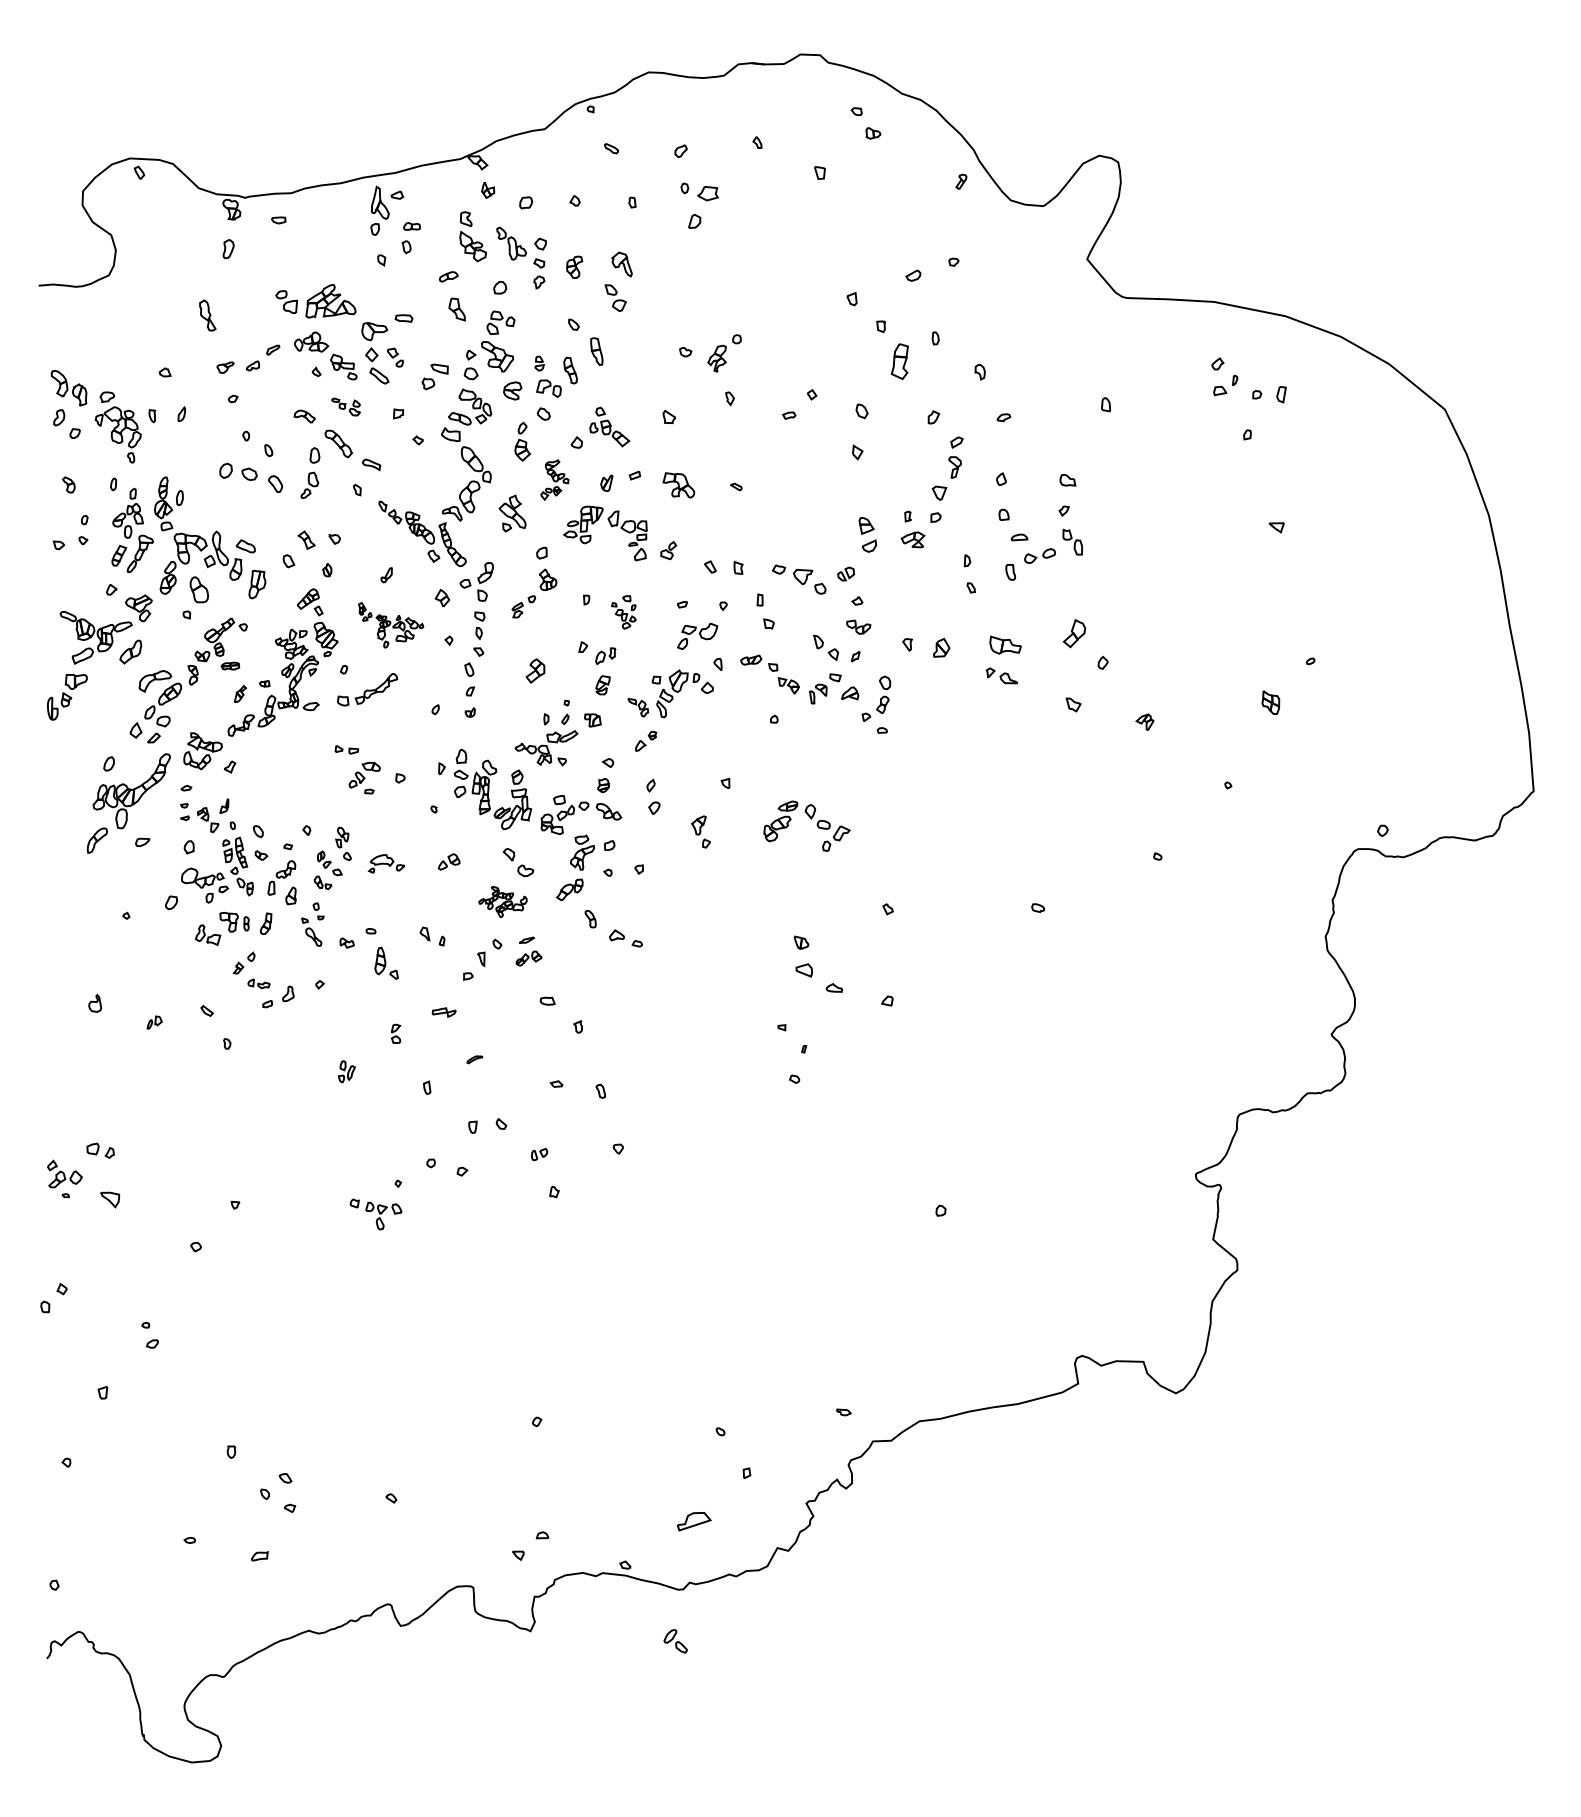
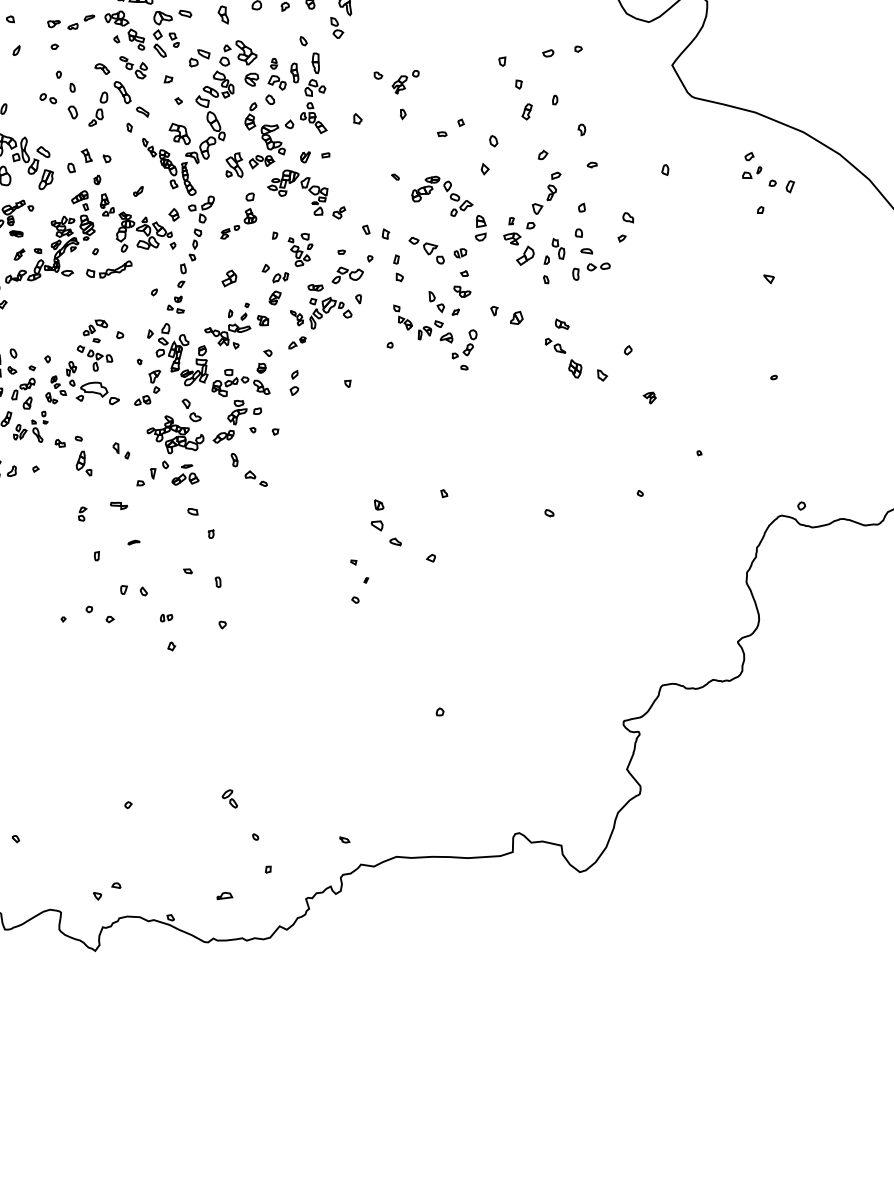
part: (500, 322) -> (315, 88), moved
part: (899, 361) -> (526, 111), size x0.62
part: (345, 407) -> (132, 68), size x1.43
part: (238, 471) -> (48, 98), size x0.62
part: (554, 479) -> (268, 147), size x1.67
part: (678, 485) -> (179, 134), moved
part: (1072, 541) -> (558, 248), moved
part: (623, 612) -> (299, 249), size x1.43
part: (390, 625) -> (134, 227), size x1.67
part: (1074, 633) -> (525, 255), moved
part: (1004, 644) -> (561, 324), size x0.62
part: (751, 659) -> (315, 287), moved
part: (1270, 702) -> (574, 368), moved
part: (346, 749) -> (175, 309), moved
part: (811, 819) -> (447, 191), moved
part: (700, 831) -> (154, 380), moved
part: (386, 863) -> (98, 393), size x1.67
part: (502, 901) -> (175, 435), size x1.67
part: (528, 958) -> (185, 479), size x1.43
part: (346, 1071) -> (20, 432), moved
part: (375, 1214) -> (93, 359), moved
part: (694, 1521) -> (225, 896), size x0.62
part: (675, 1641) -> (230, 798), moved

